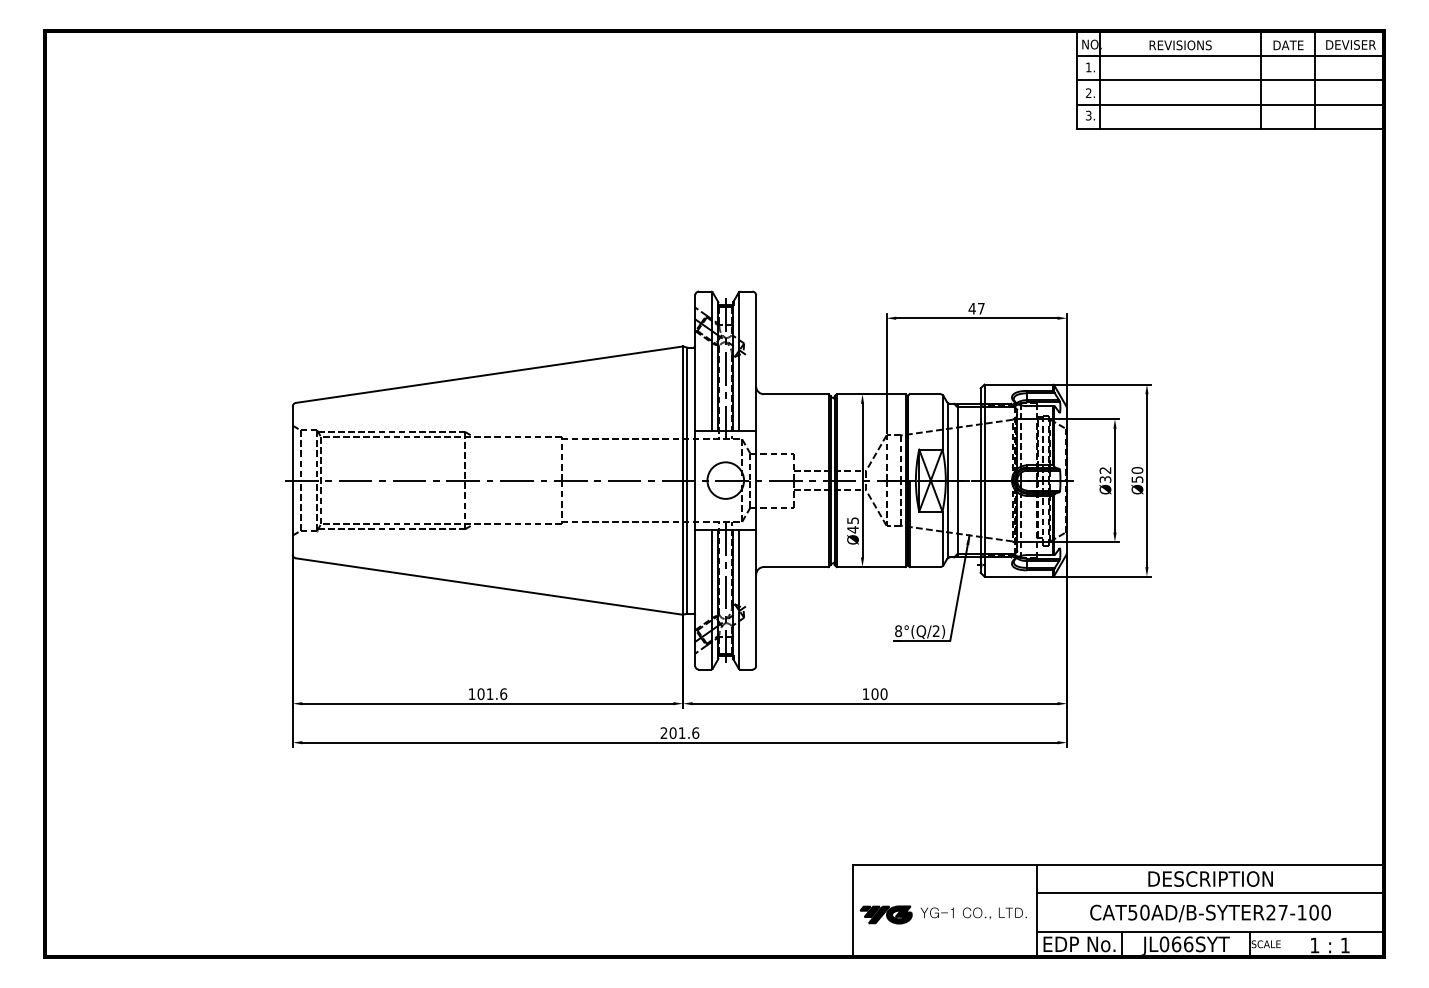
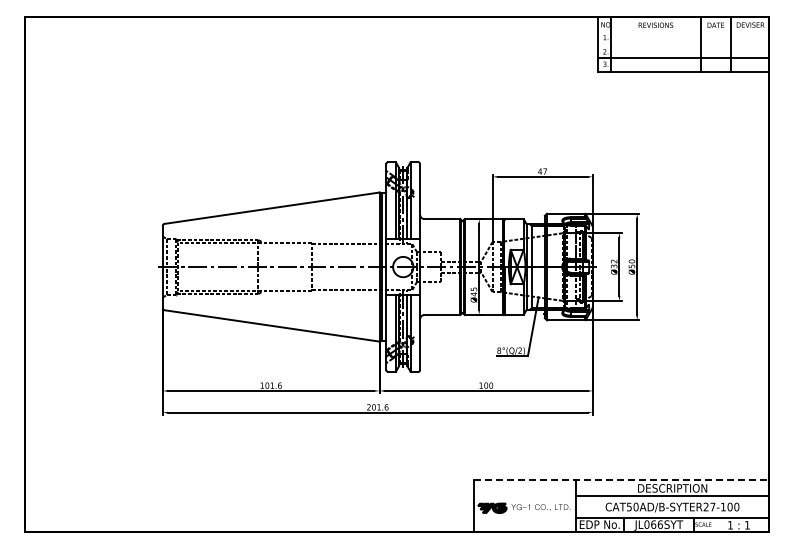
line: (1230, 56) -> (683, 31), removed
line: (1230, 79) -> (683, 44), removed
line: (1118, 864) -> (621, 480), solid -> dashed

